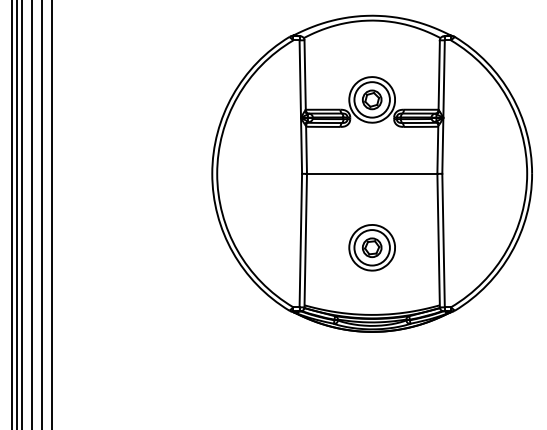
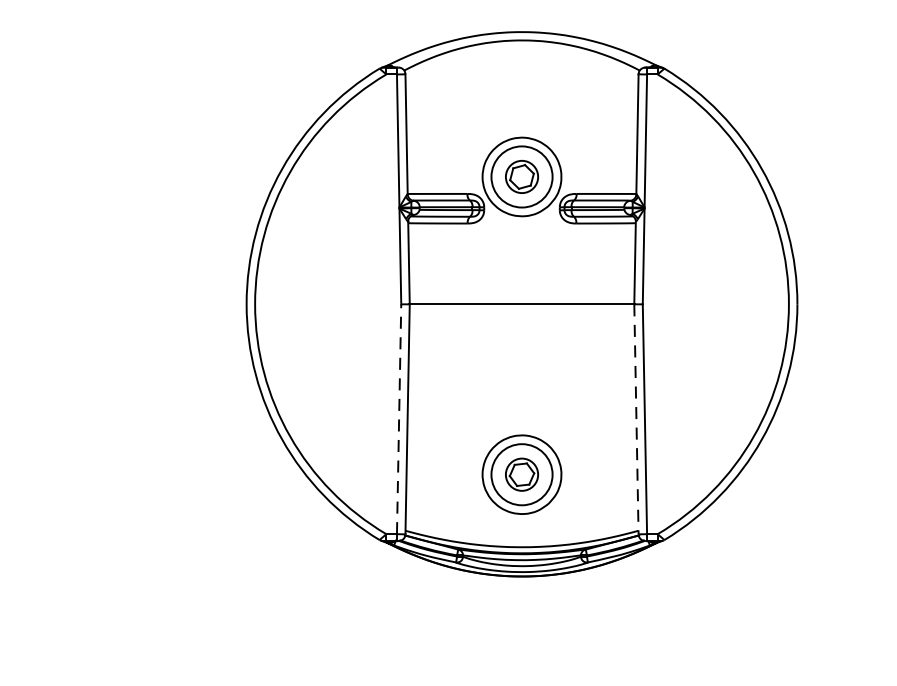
line: (300, 240) -> (398, 419), solid -> dashed
line: (438, 240) -> (636, 419), solid -> dashed
part: (371, 247) -> (520, 474), moved

